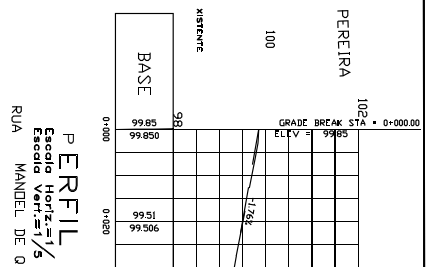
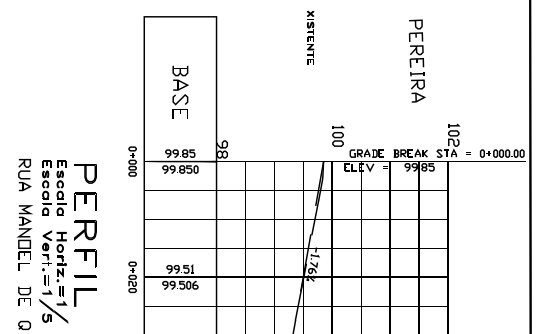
part: (199, 30) -> (310, 37), moved
part: (270, 38) -> (338, 135), moved
part: (343, 42) -> (416, 60), moved
part: (16, 119) -> (24, 175), moved
part: (68, 138) -> (85, 173), size x1.67

